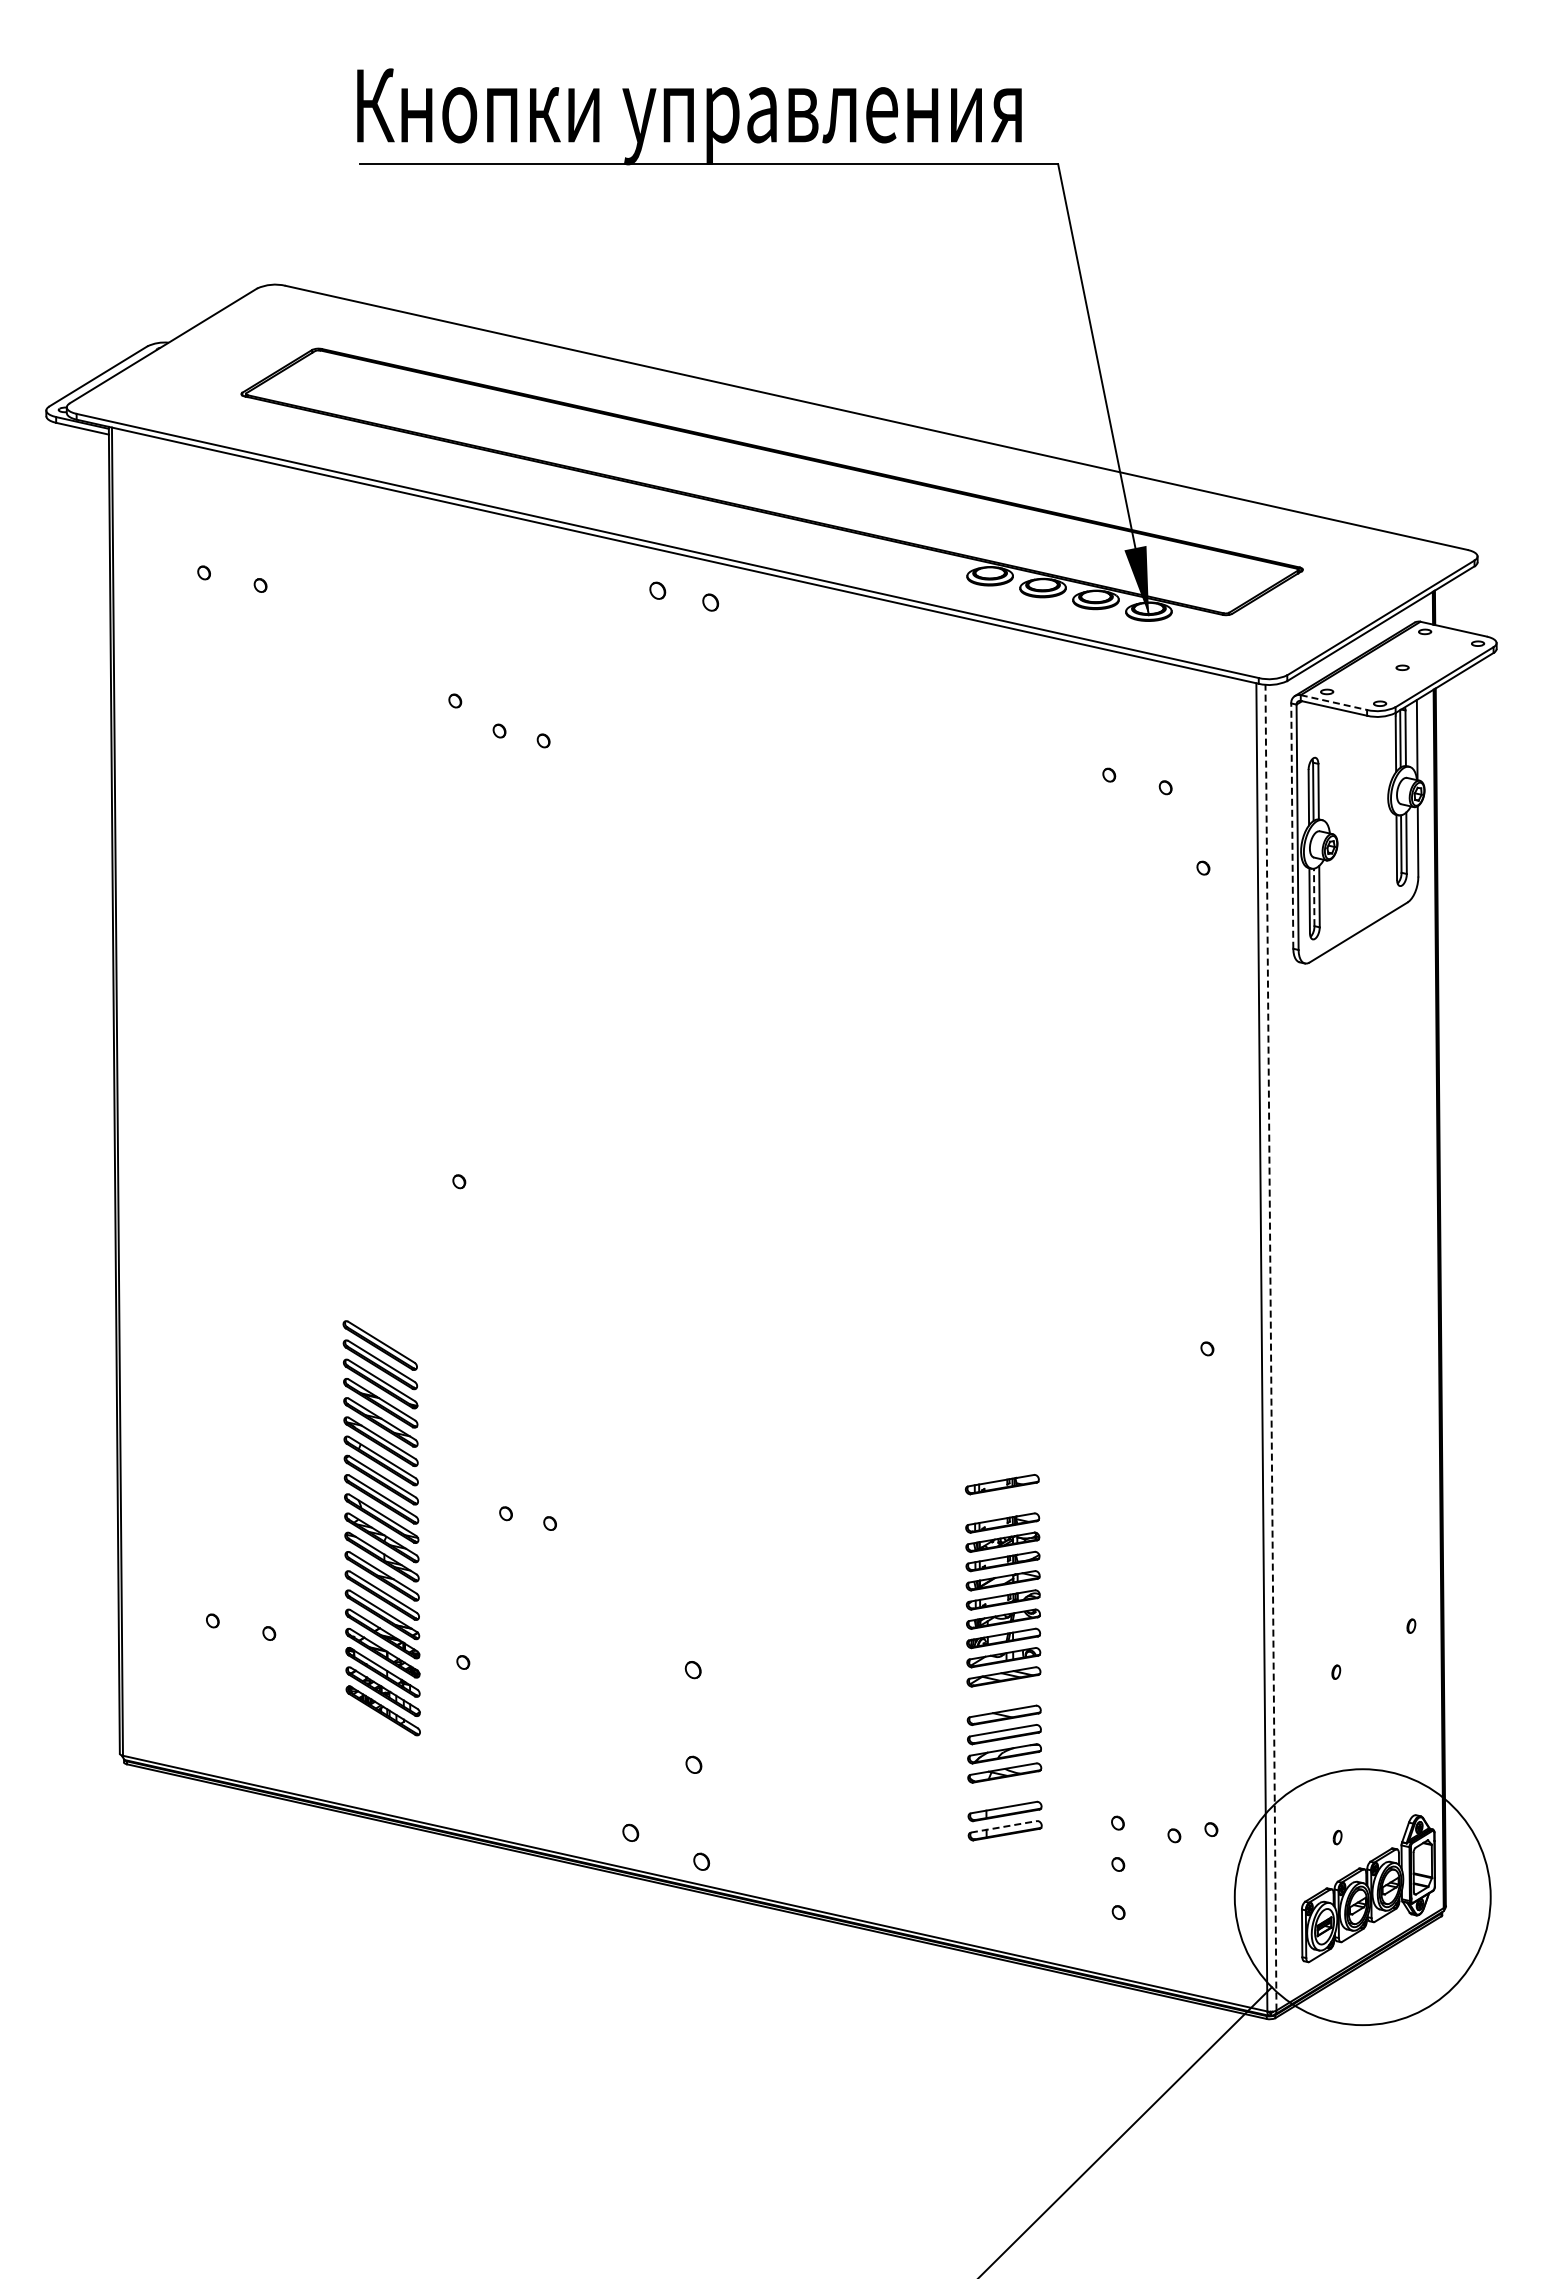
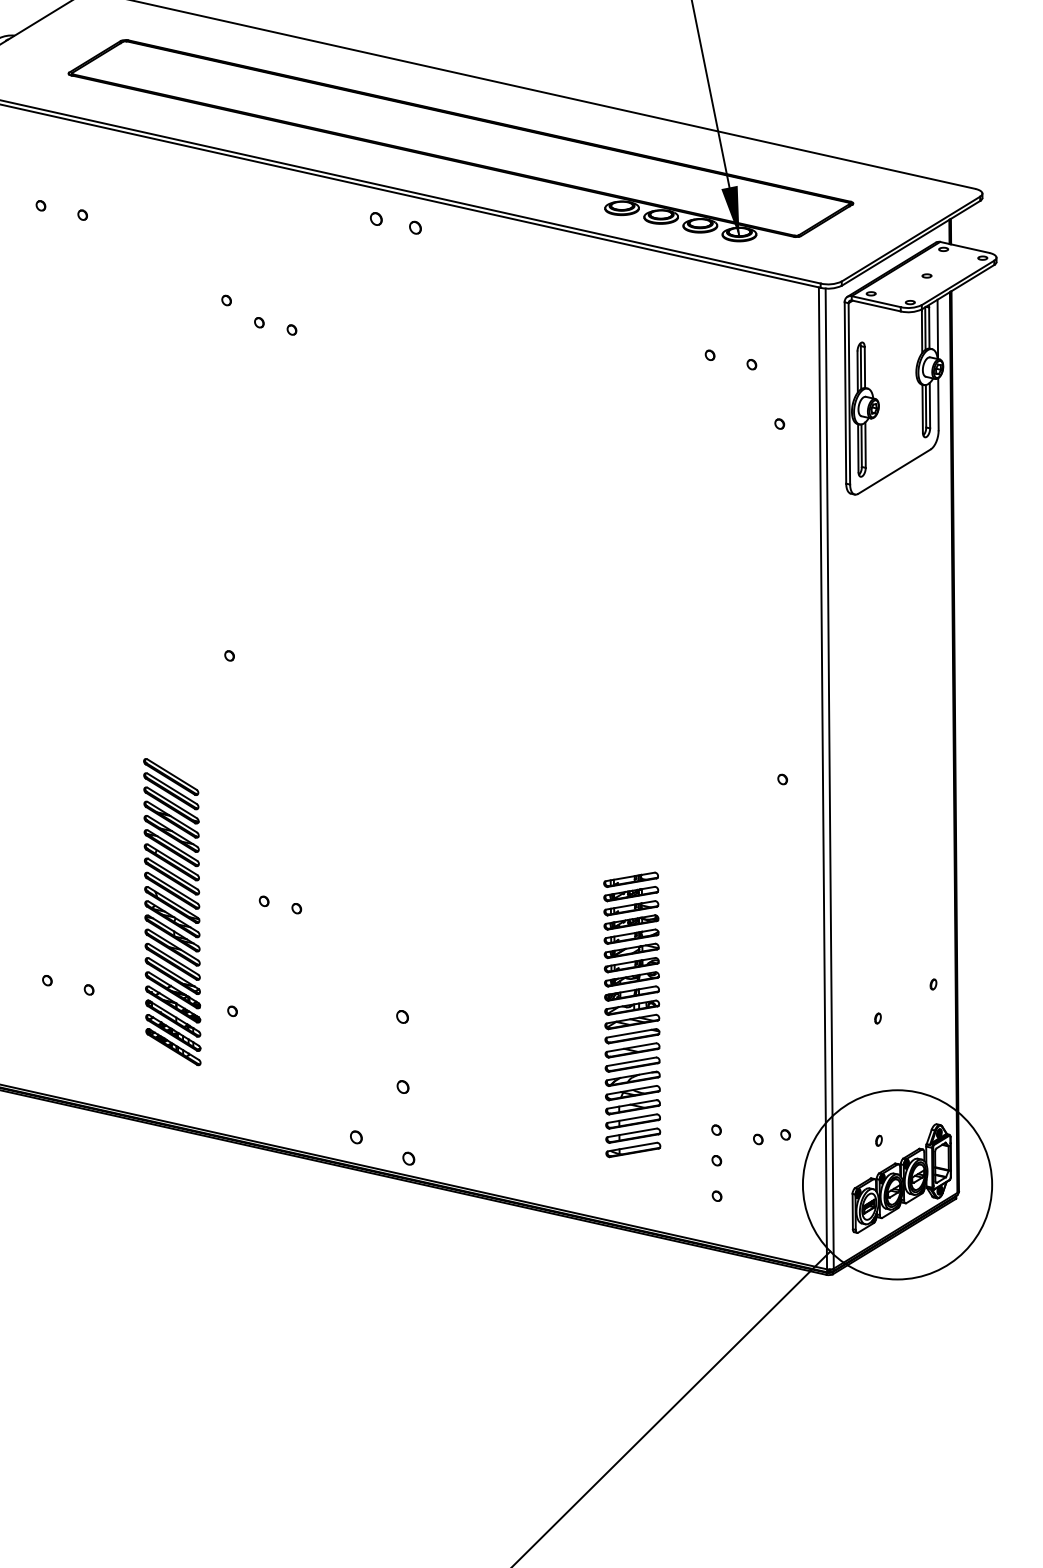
line: (1333, 702) -> (875, 301), dashed -> solid
line: (1292, 826) -> (845, 393), dashed -> solid
line: (1314, 897) -> (861, 445), dashed -> solid
line: (1270, 1347) -> (829, 778), dashed -> solid
part: (1002, 1503) -> (631, 893), added
part: (1003, 1695) -> (631, 1035), added
part: (1004, 1791) -> (632, 1106), added
line: (1003, 1826) -> (631, 1132), dashed -> solid
part: (1005, 1849) -> (633, 1149), added

